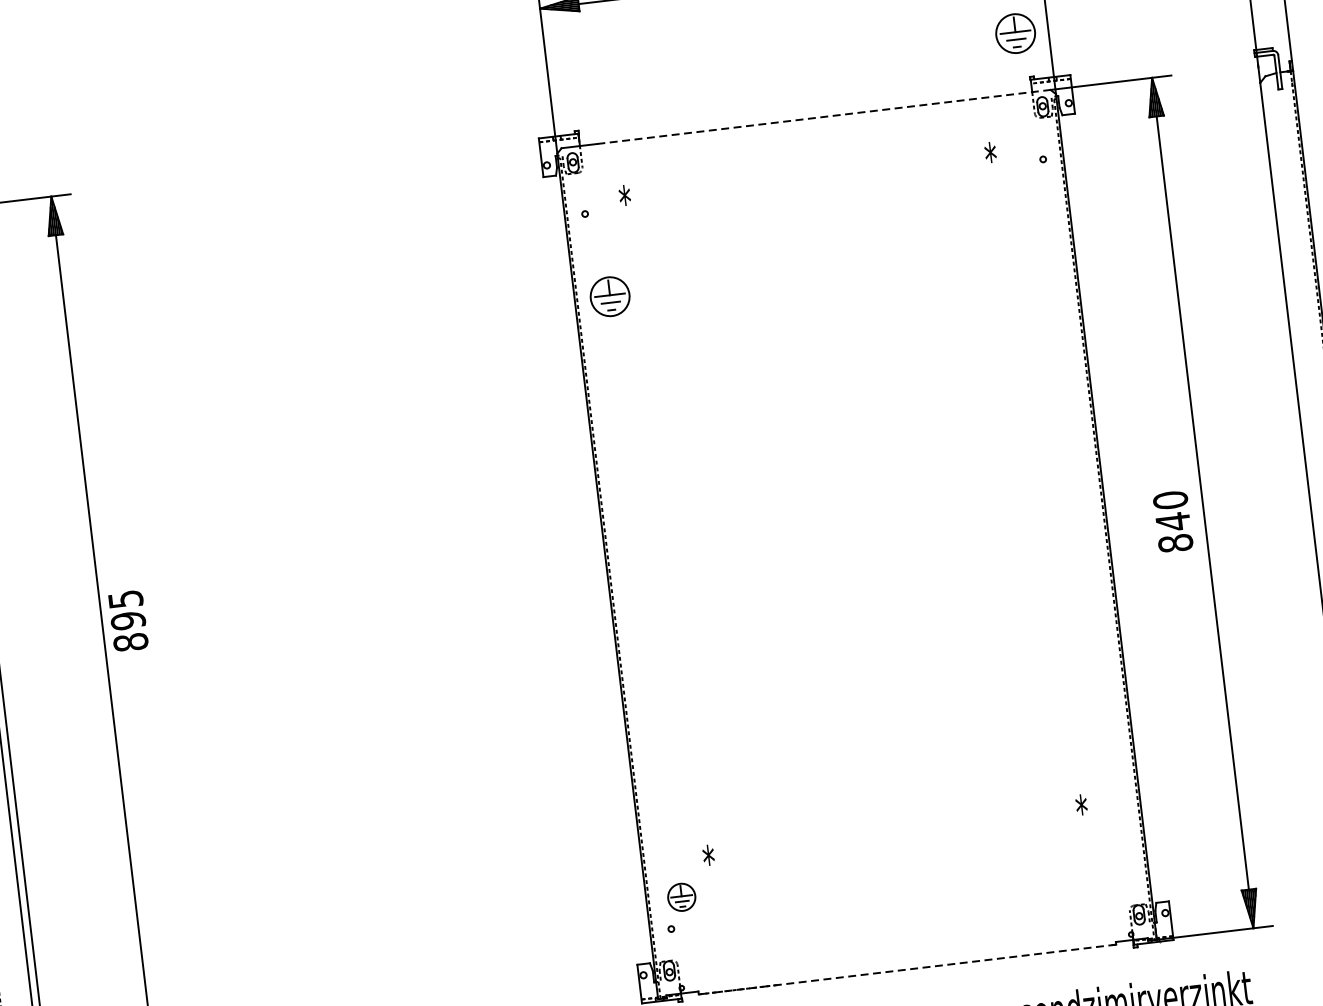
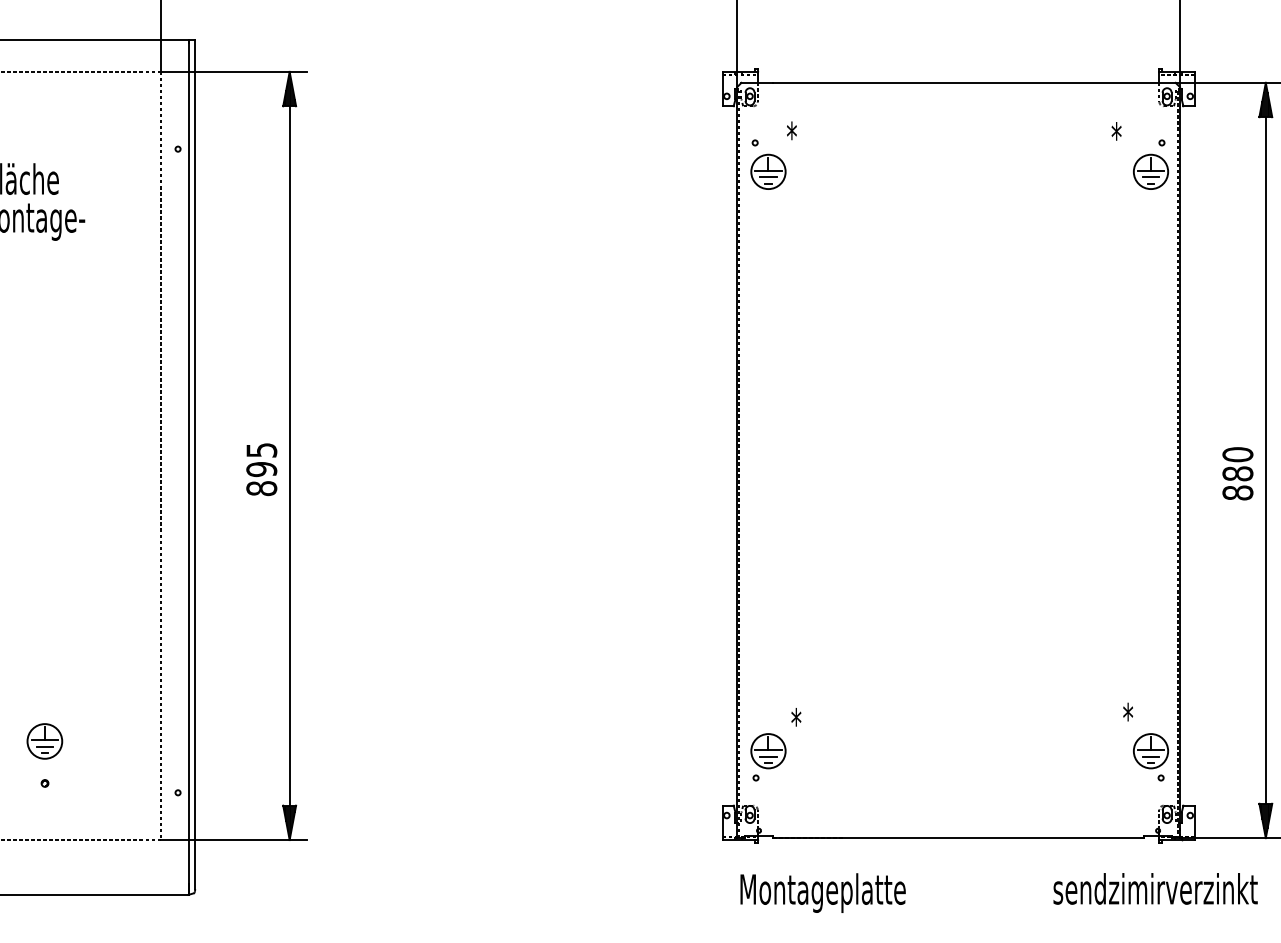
part: (1015, 33) -> (1150, 171), moved
line: (823, 116) -> (974, 82), dashed -> solid
part: (610, 296) -> (768, 171), moved
text: (1172, 521) -> (1237, 473), 840 -> 880
text: (128, 620) -> (261, 469), moved
part: (1112, 853) -> (1150, 757), added
part: (681, 897) -> (768, 751), size x1.43
line: (907, 970) -> (958, 838), dashed -> solid

